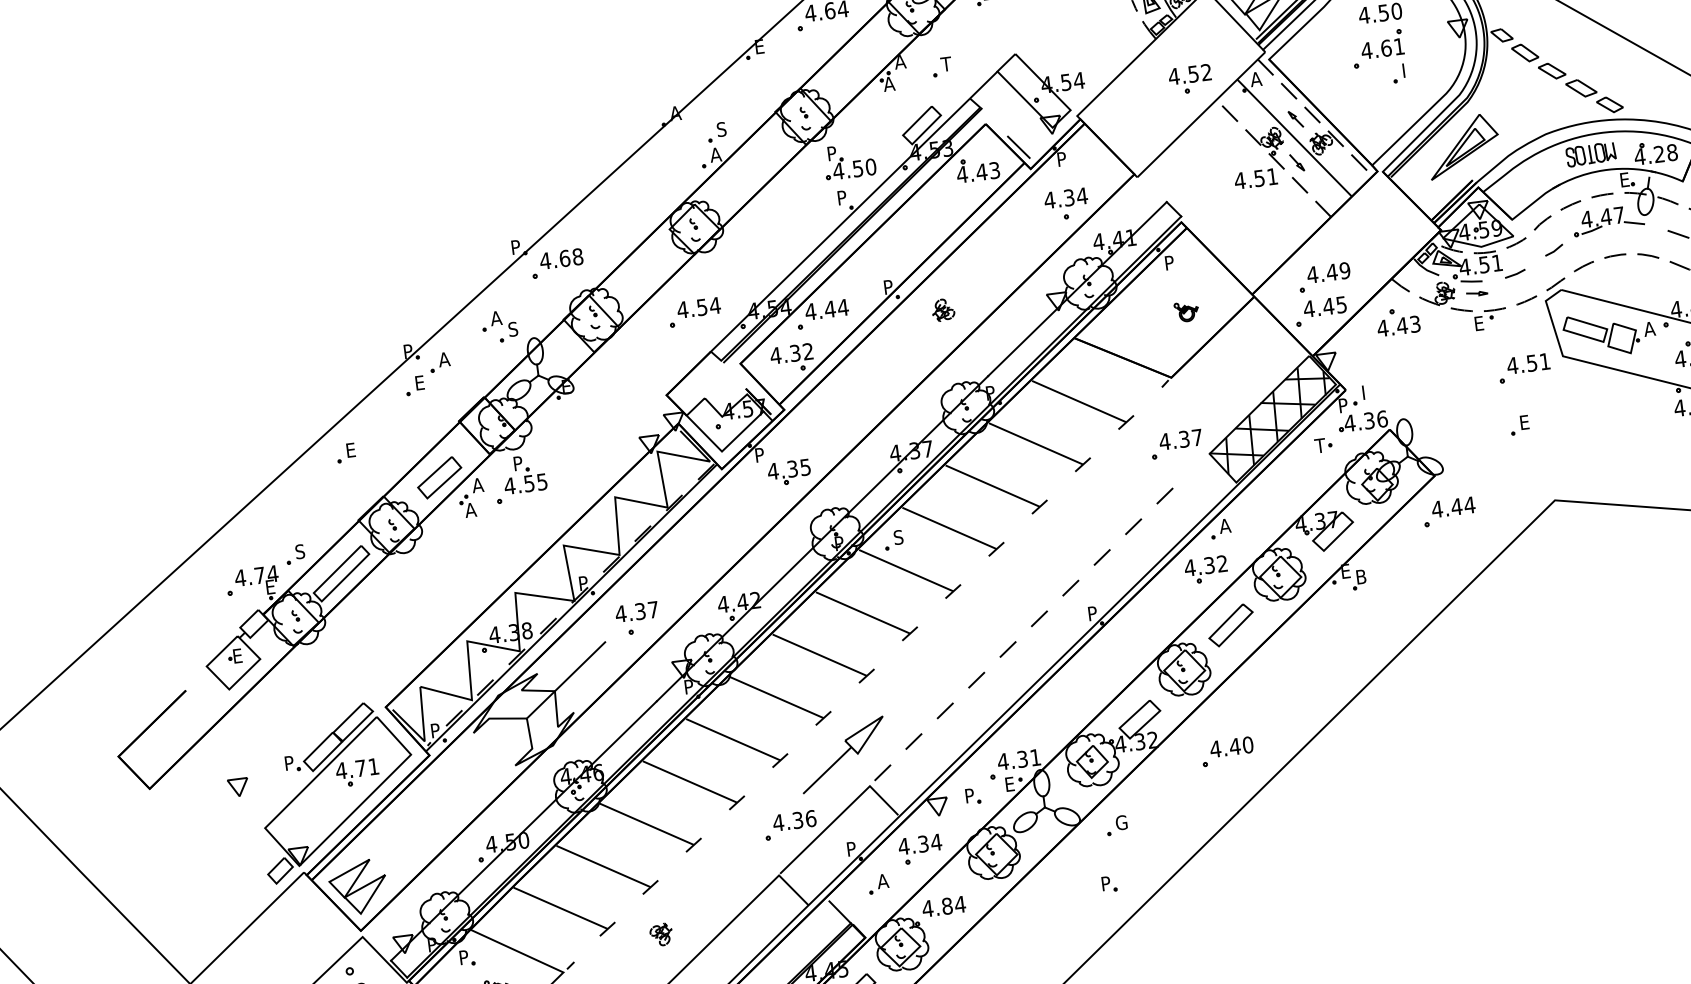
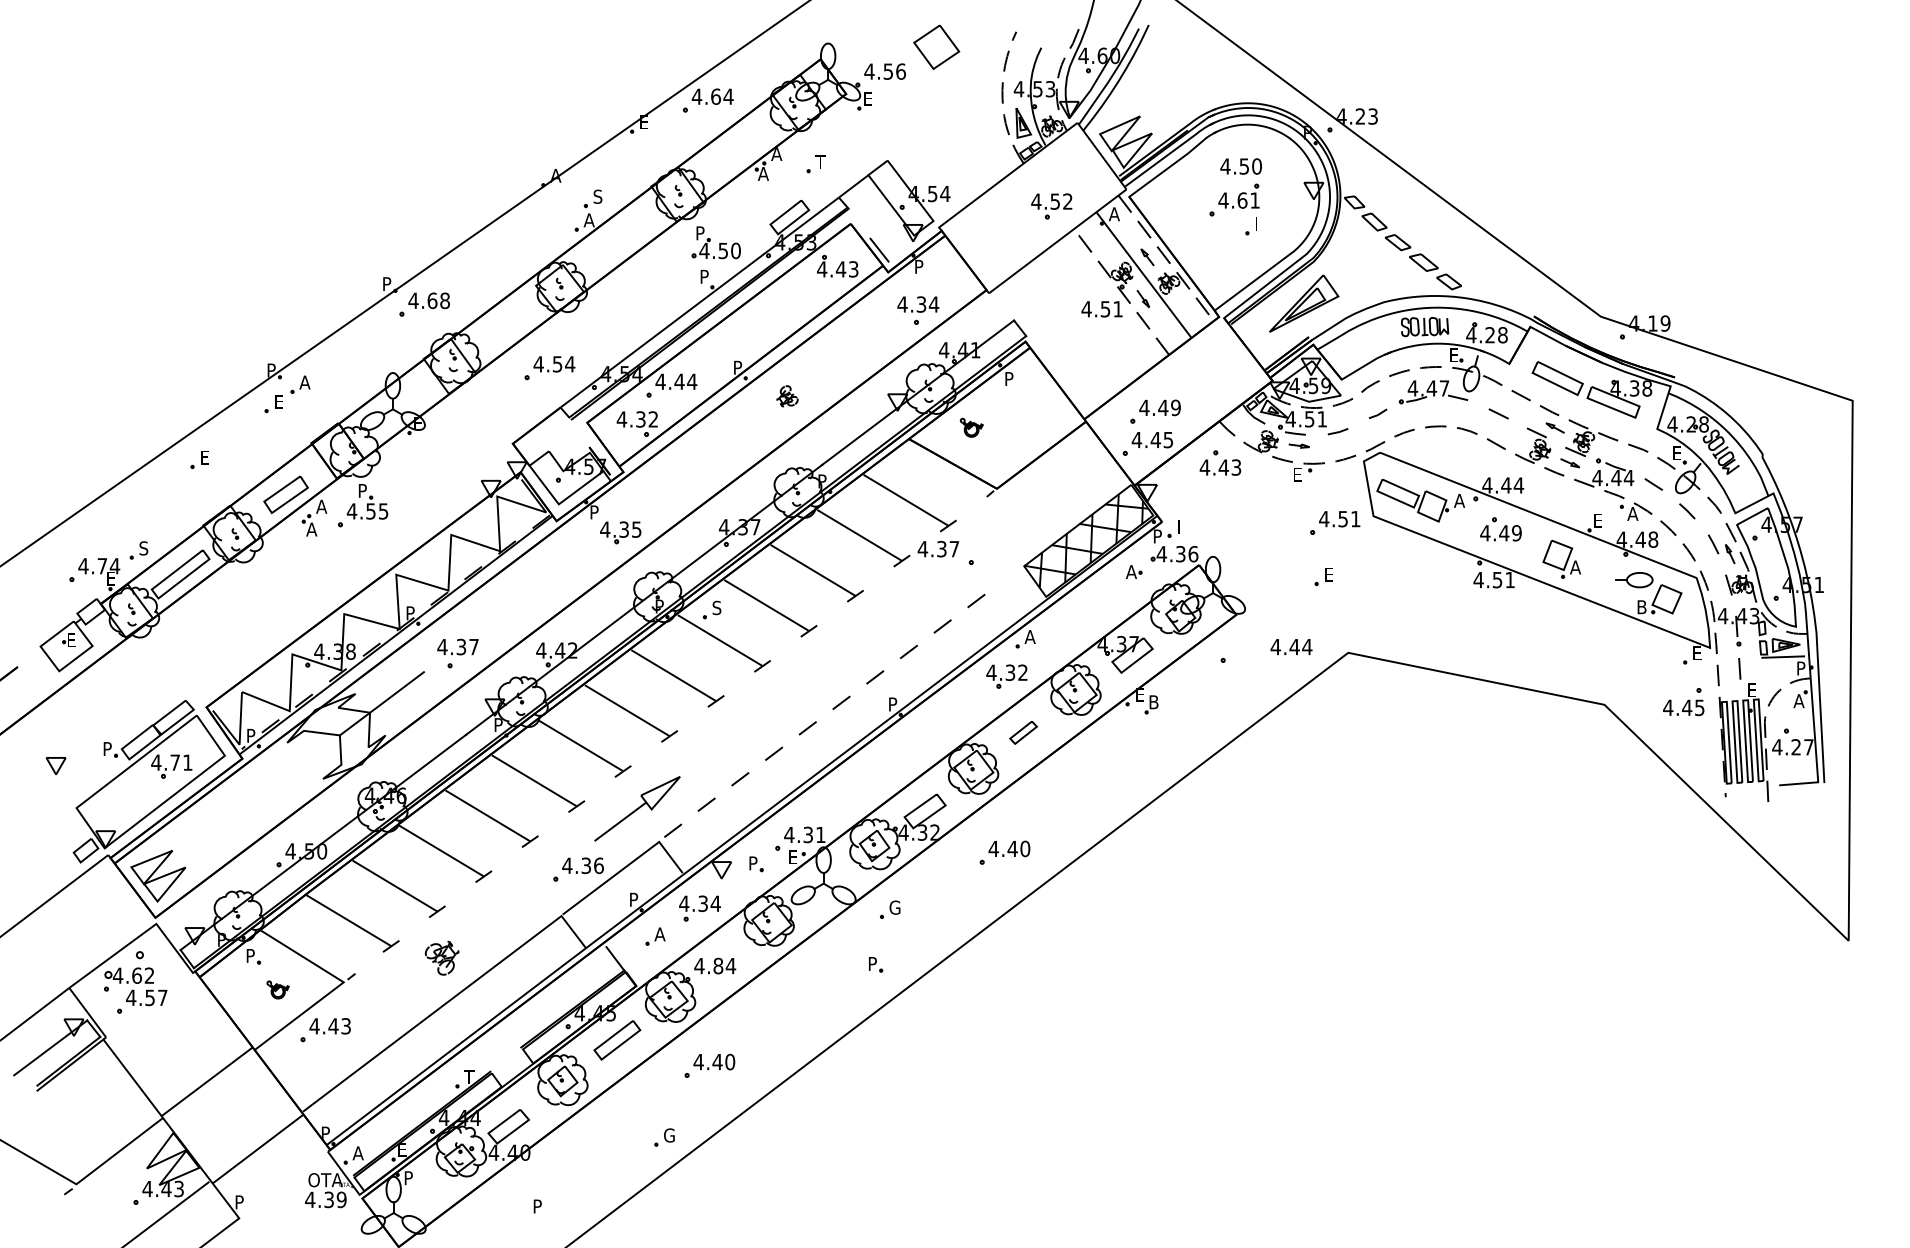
part: (1186, 311) -> (971, 427), moved
part: (499, 326) -> (361, 357), removed
text: (1179, 439) -> (937, 548), moved
text: (1319, 445) -> (1130, 571), T -> A
text: (1453, 506) -> (1291, 646), moved
part: (1230, 625) -> (1023, 732), size x0.6
part: (661, 935) -> (441, 958), size x1.6

